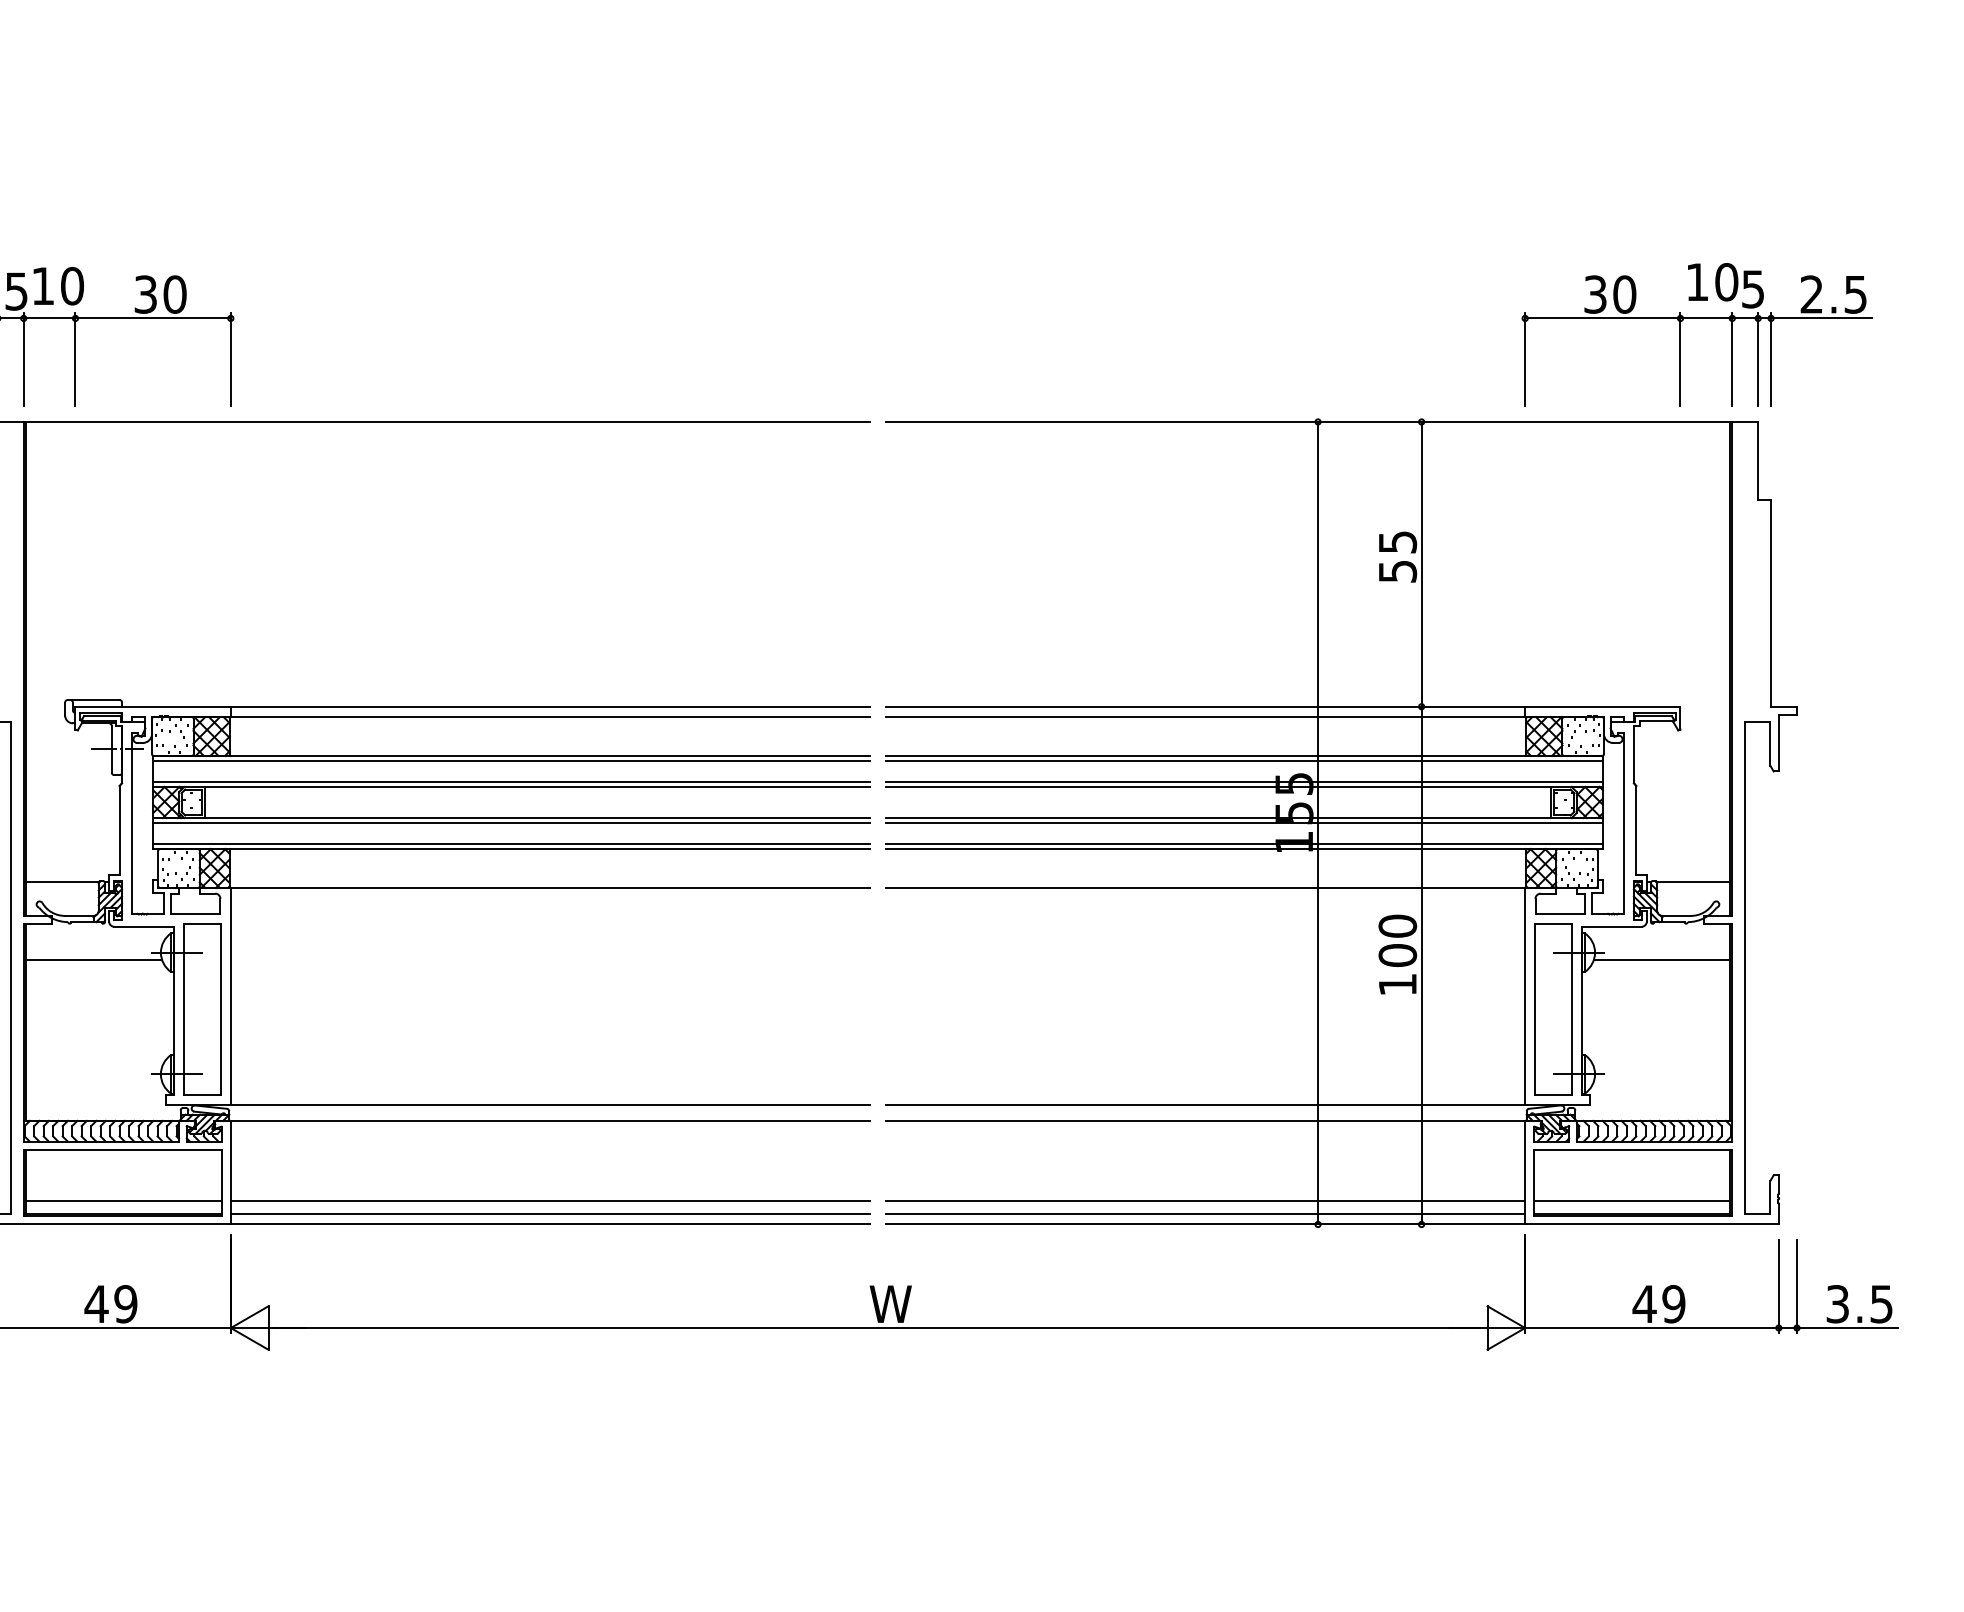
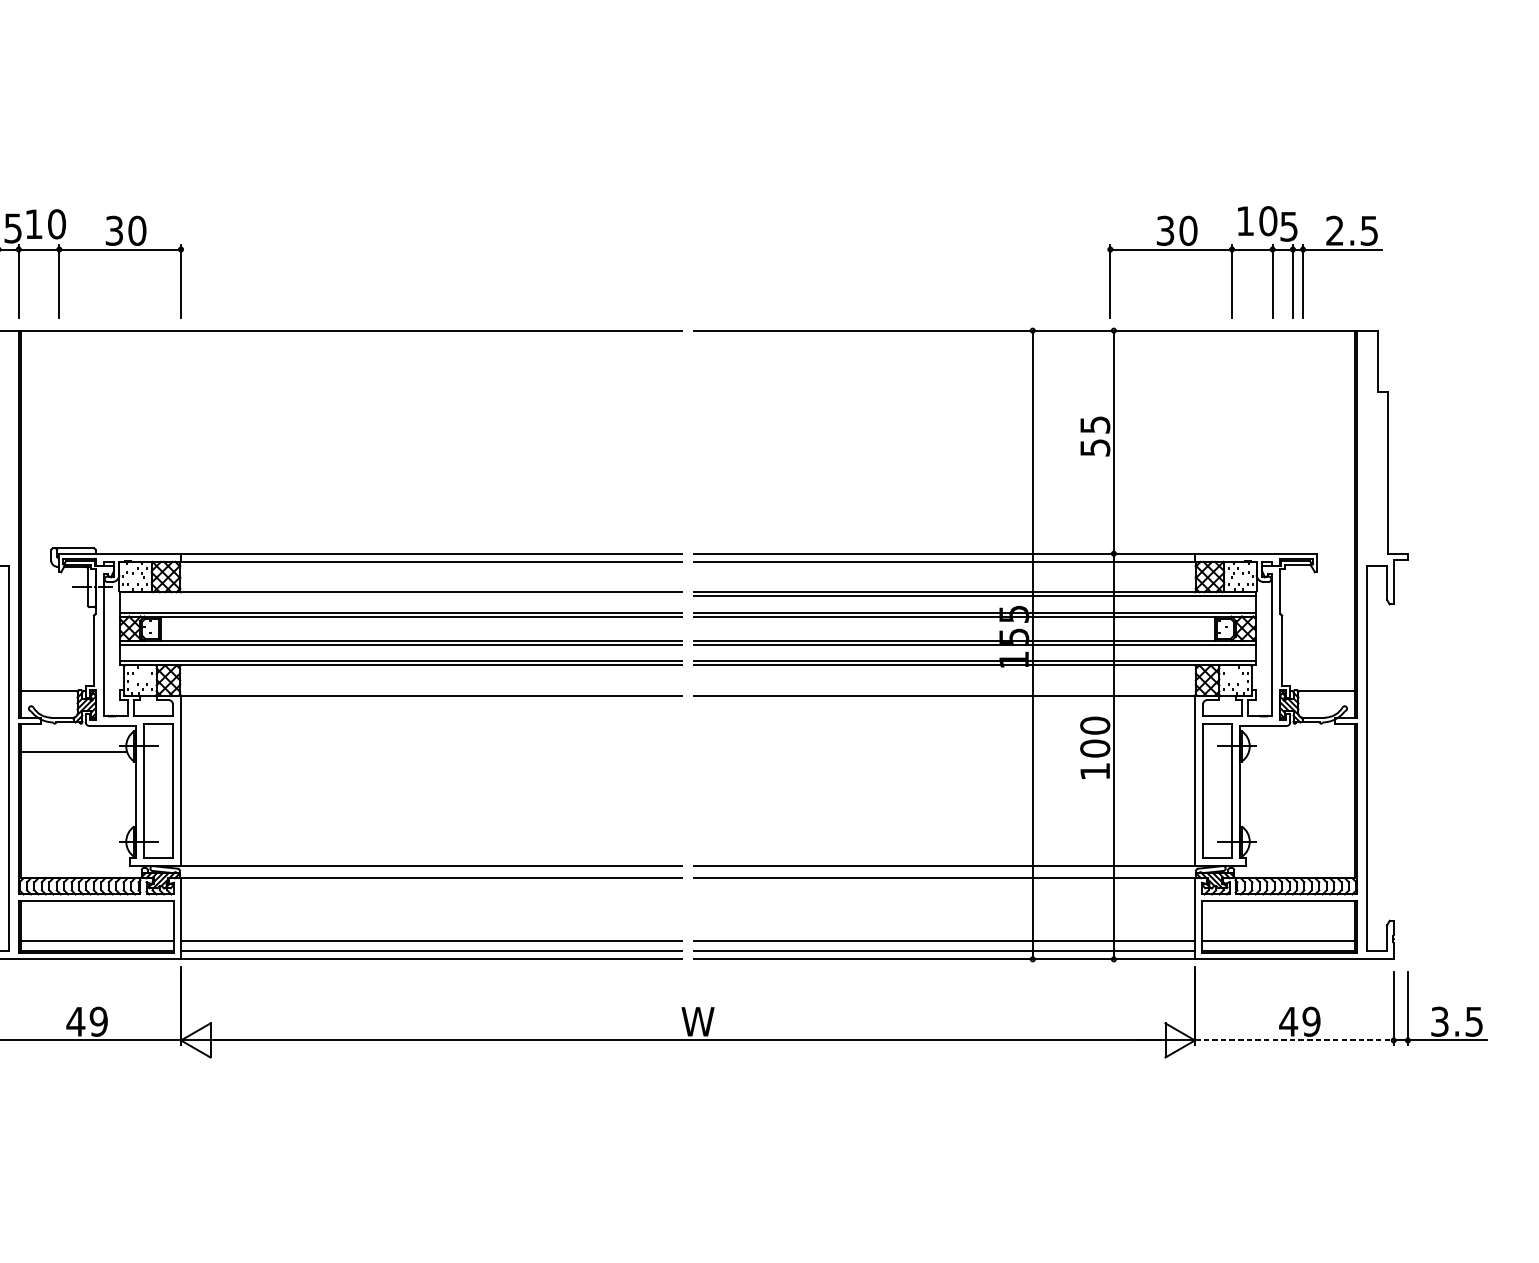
part: (1696, 318) -> (1244, 249), moved
line: (511, 761) -> (400, 596), removed
line: (1661, 960) -> (1301, 752), removed
line: (1652, 1328) -> (1294, 1040), solid -> dashed

